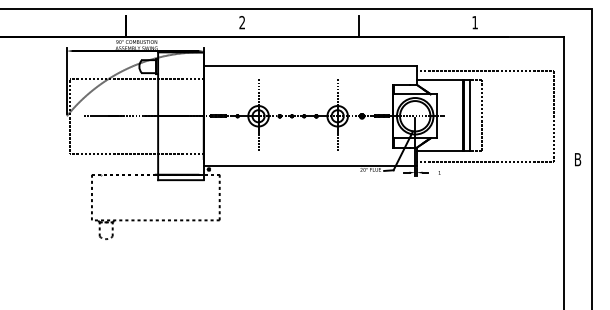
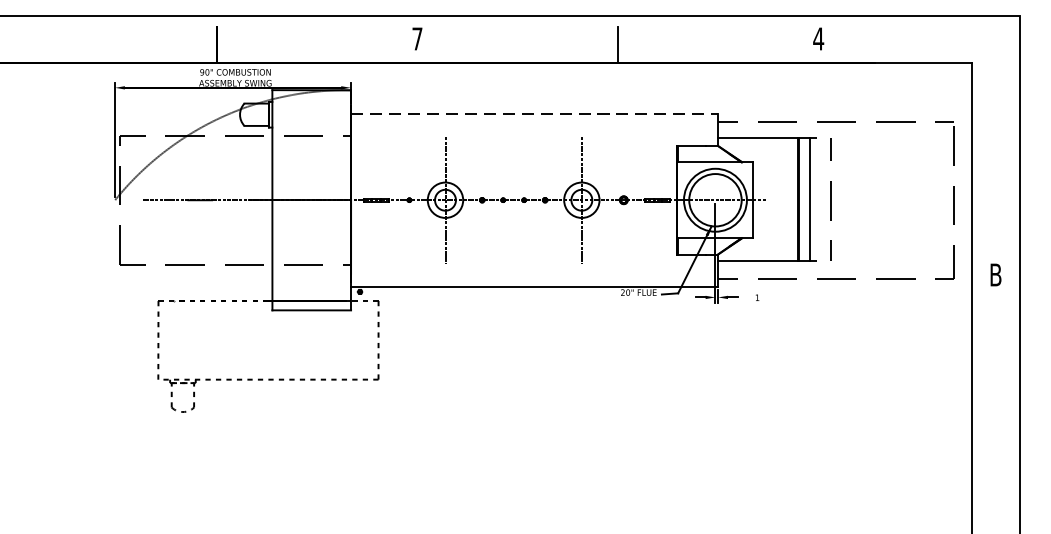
text: (242, 22) -> (417, 38), 2 -> 7
text: (474, 22) -> (817, 38), 1 -> 4
line: (310, 66) -> (534, 114), solid -> dashed

